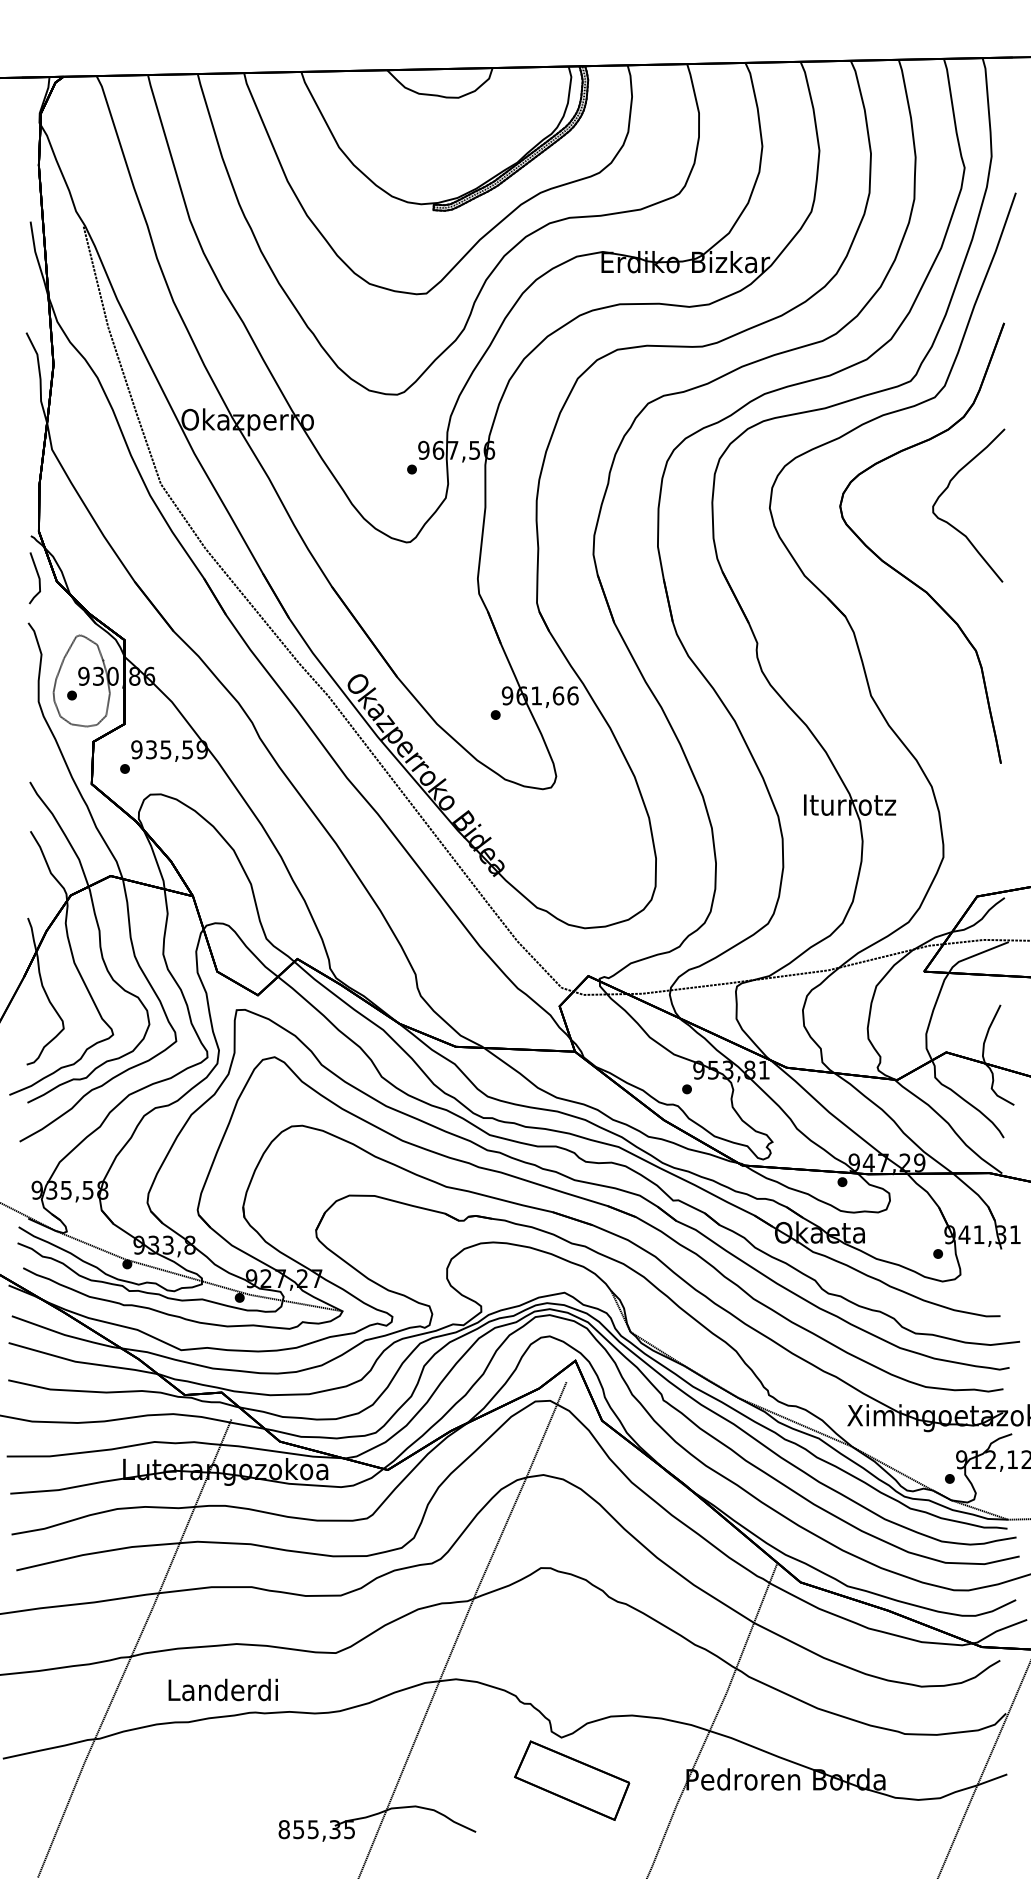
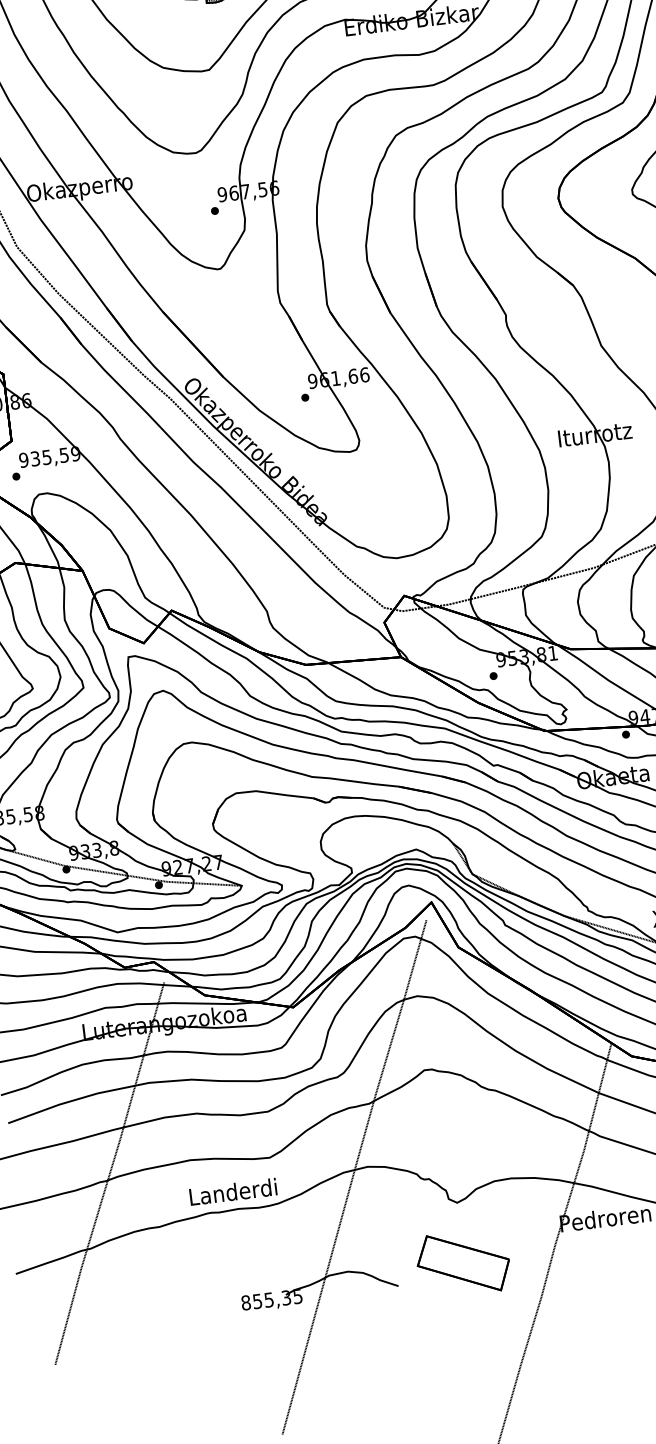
text: (222, 1689) -> (232, 1191), moved
part: (572, 1780) -> (463, 1263), moved

